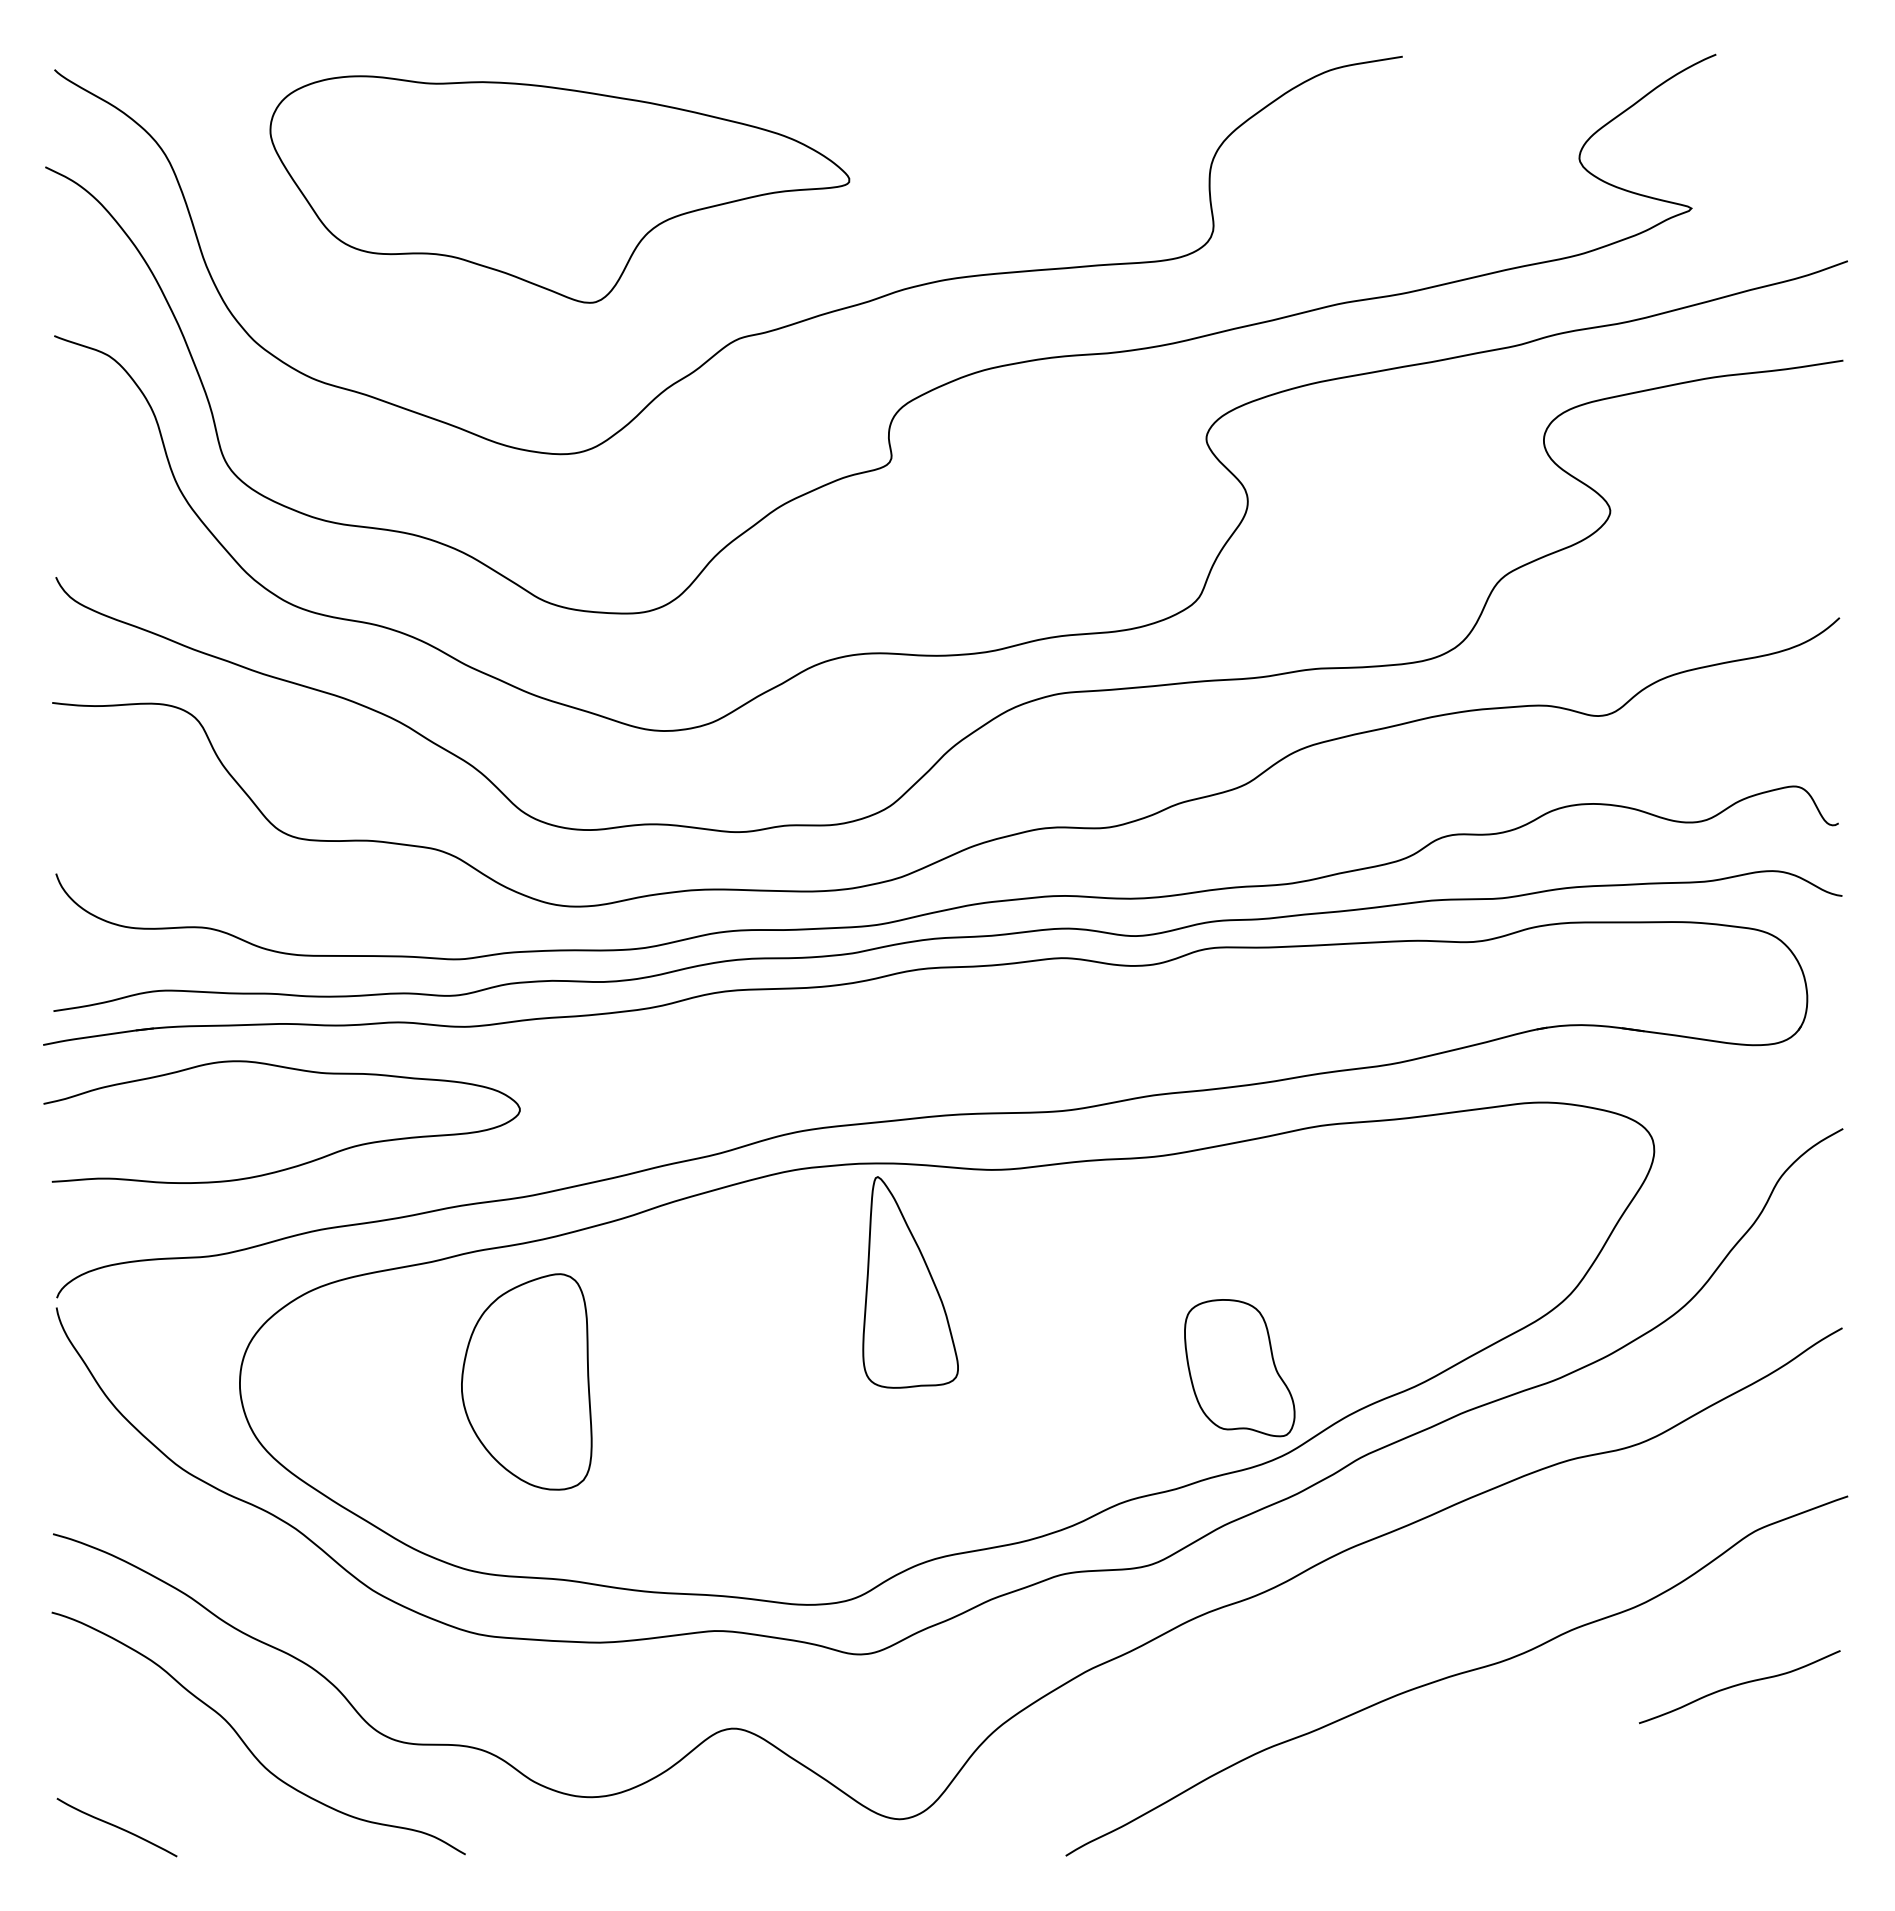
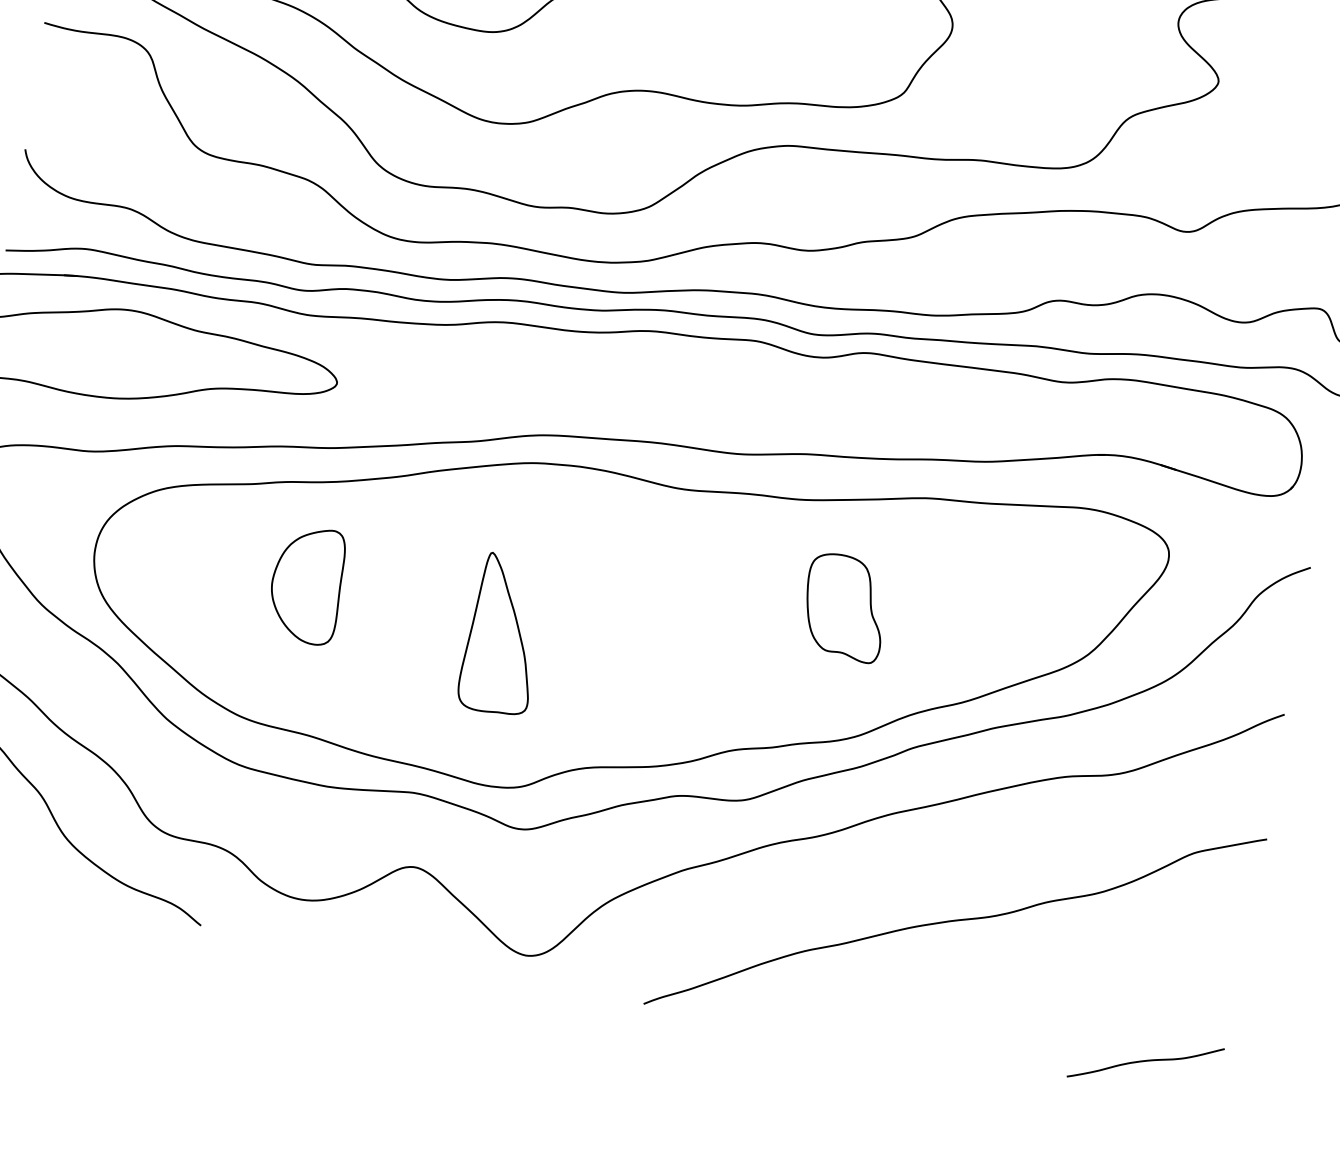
part: (910, 1282) -> (503, 634), moved
part: (1239, 1368) -> (844, 607), moved
part: (526, 1381) -> (306, 584), size x0.71
curve: (1739, 1685) -> (1145, 1061), moved

